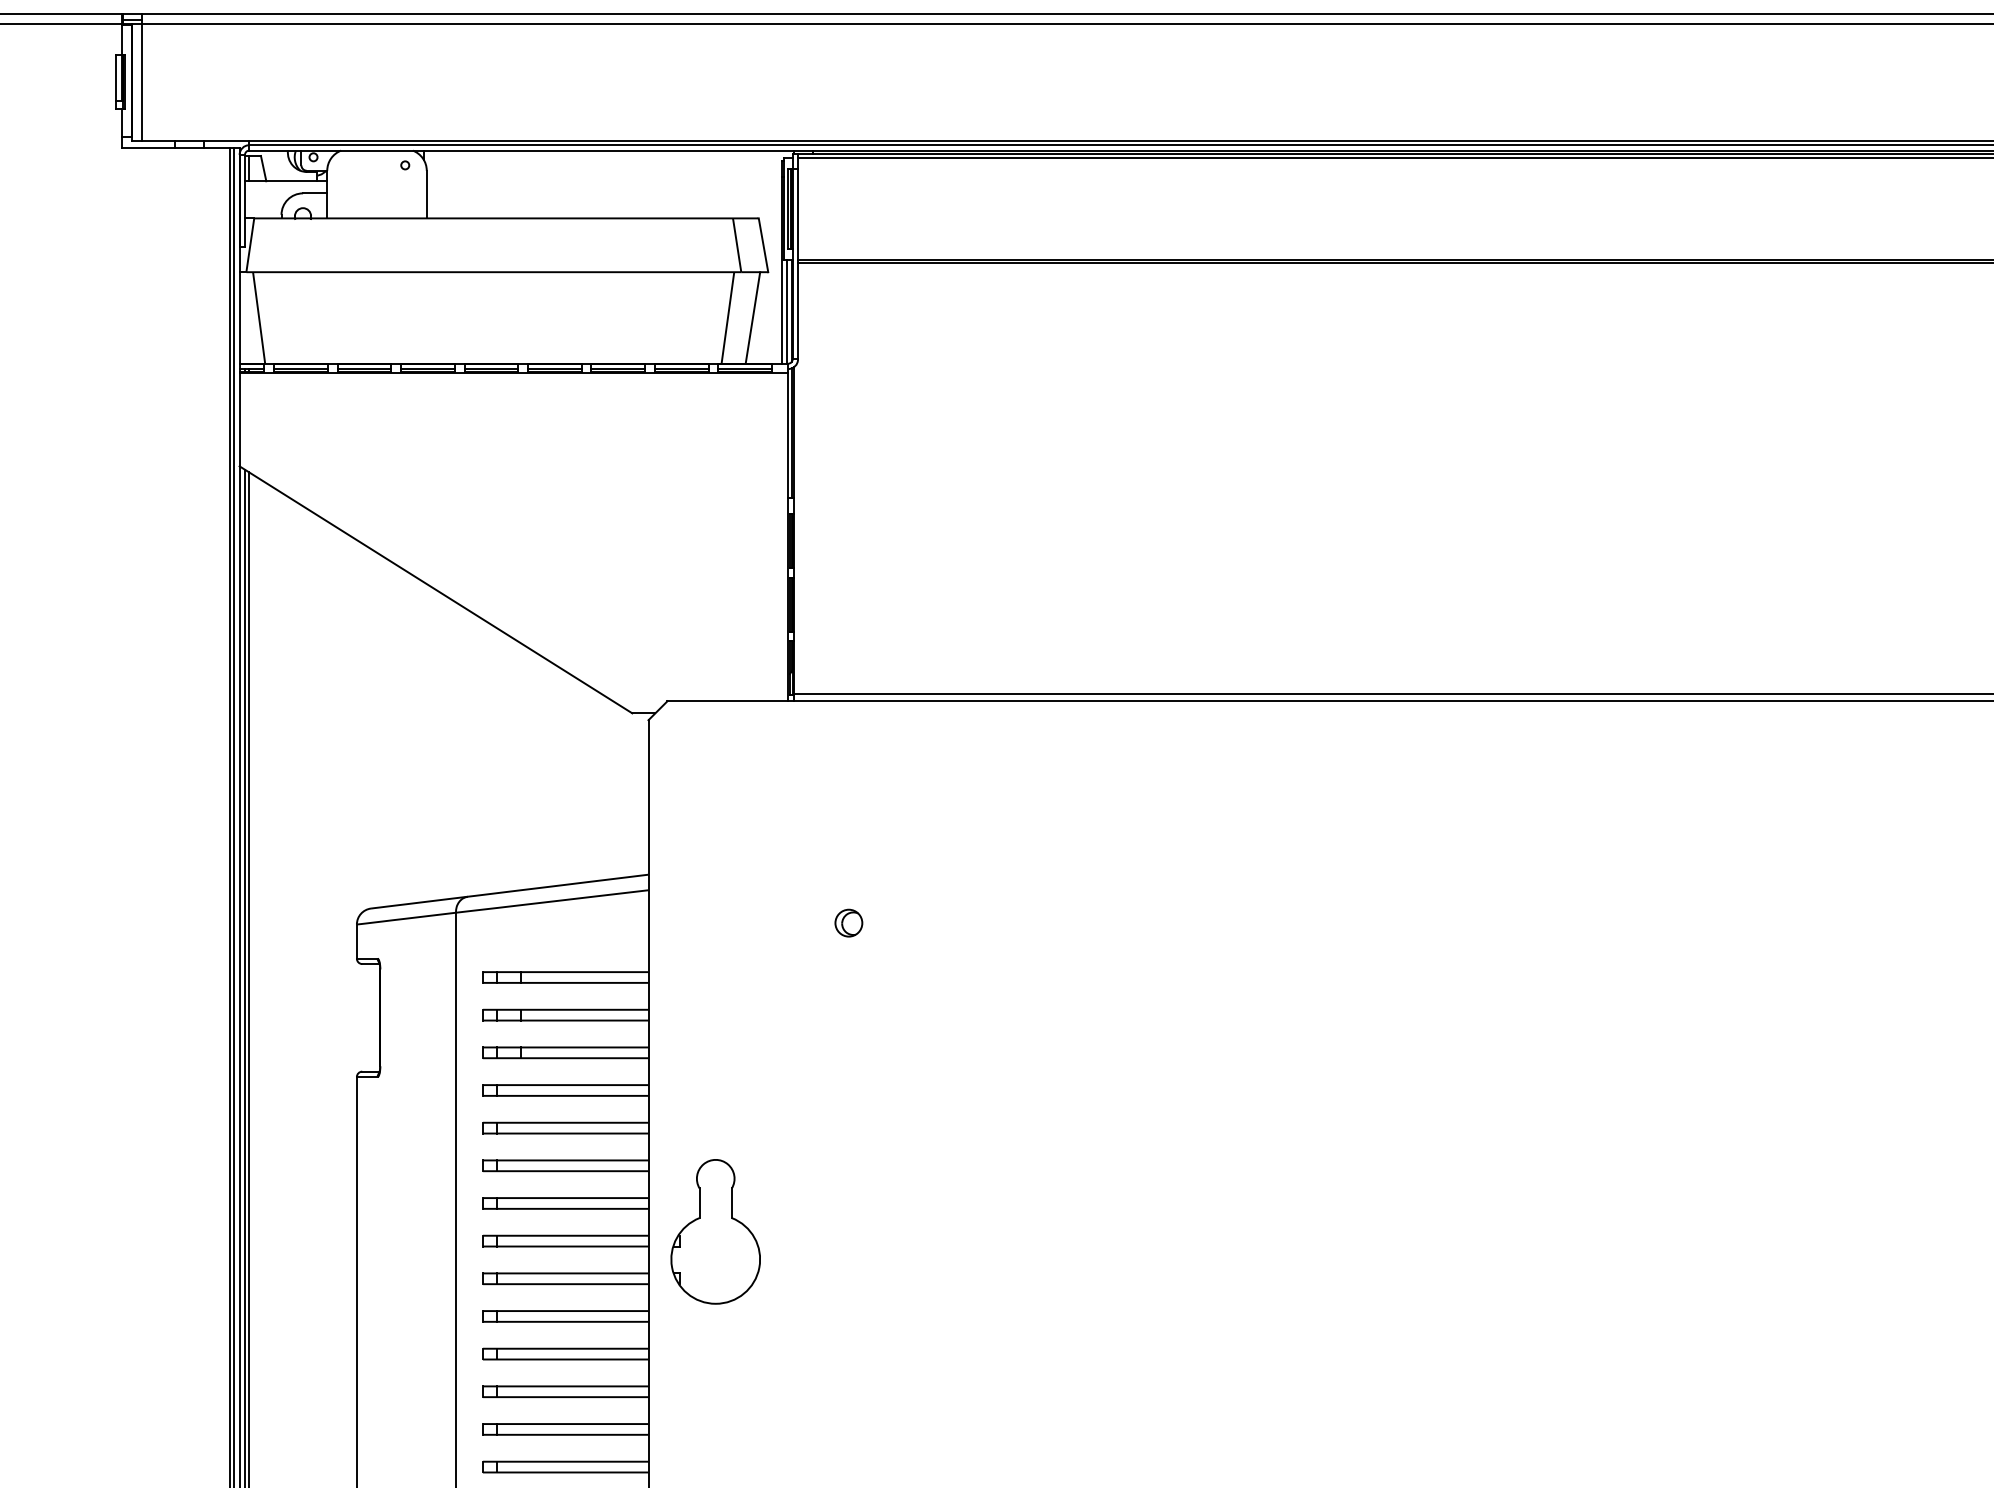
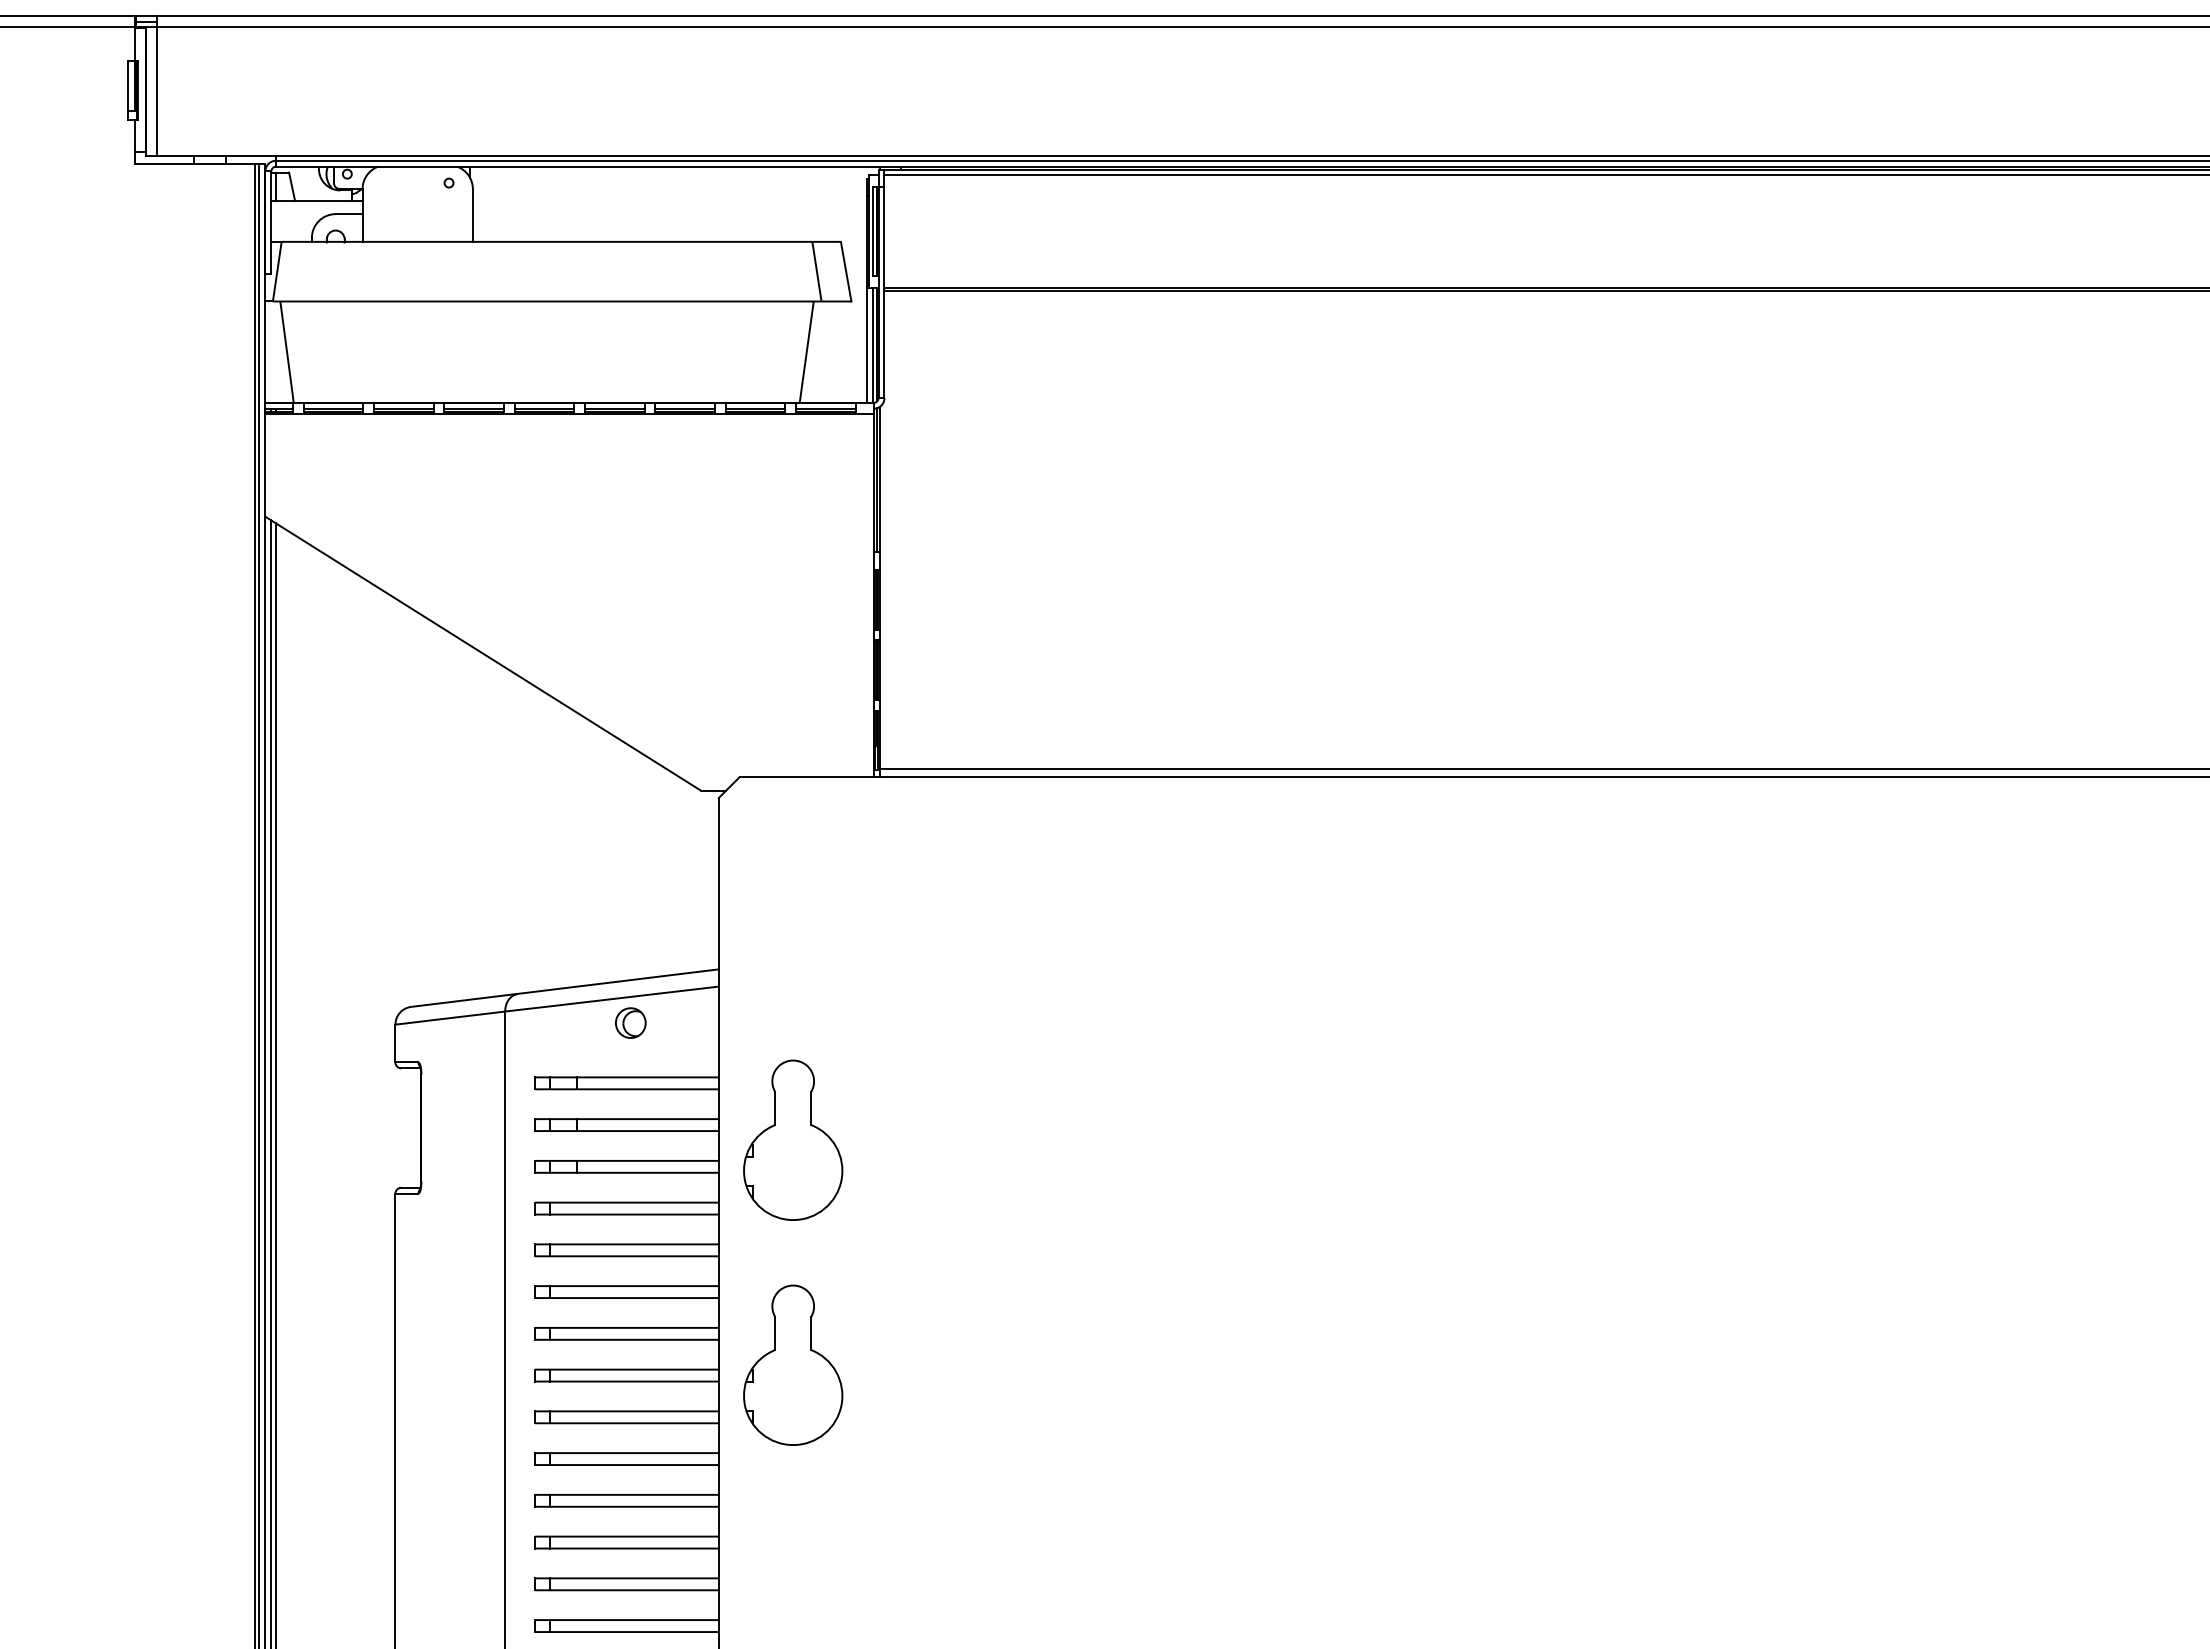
line: (752, 317) -> (834, 351), removed
part: (848, 922) -> (630, 1022), moved
part: (715, 1028) -> (793, 1139), added

